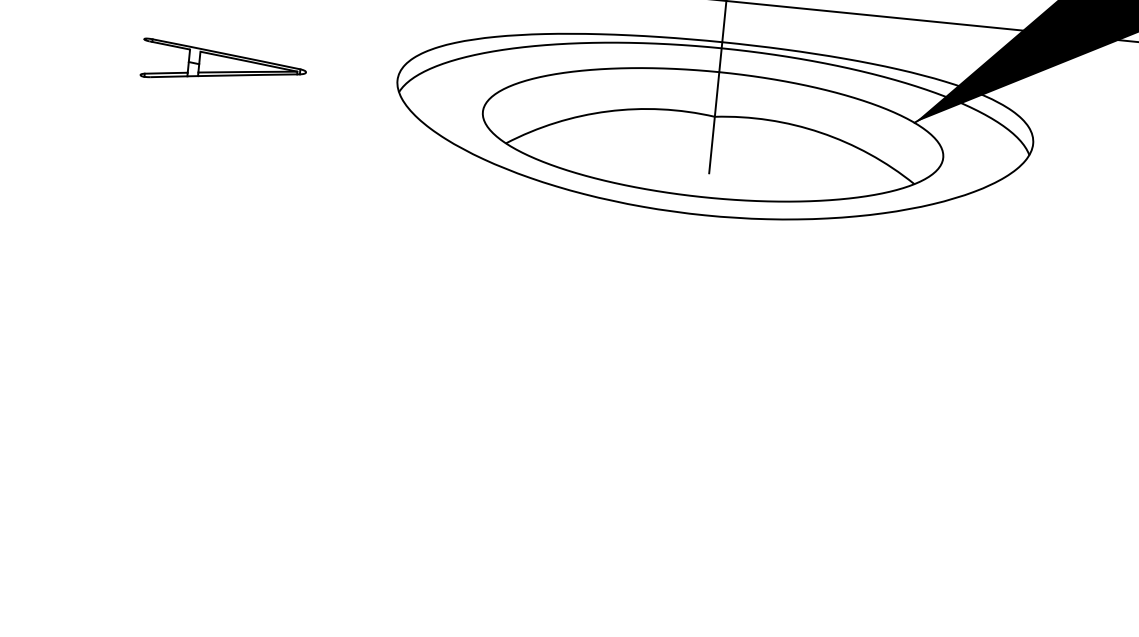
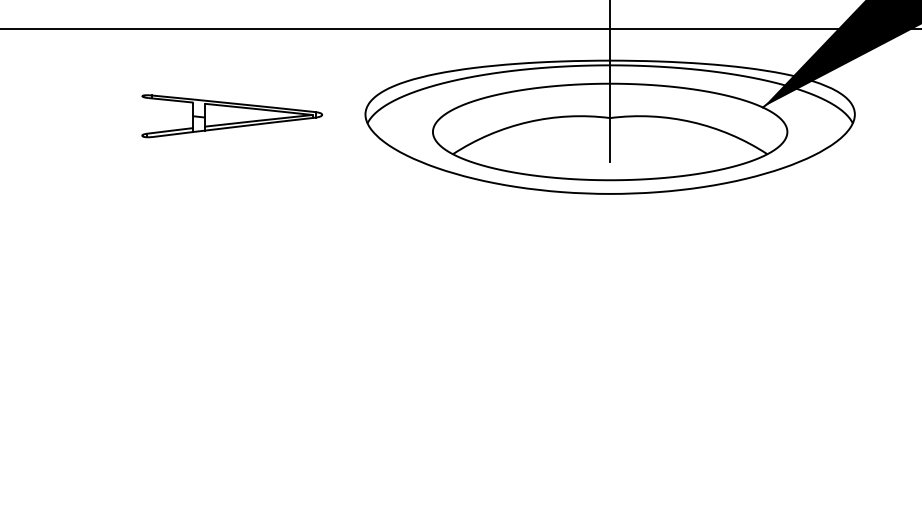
part: (223, 65) -> (231, 116), size x1.43

